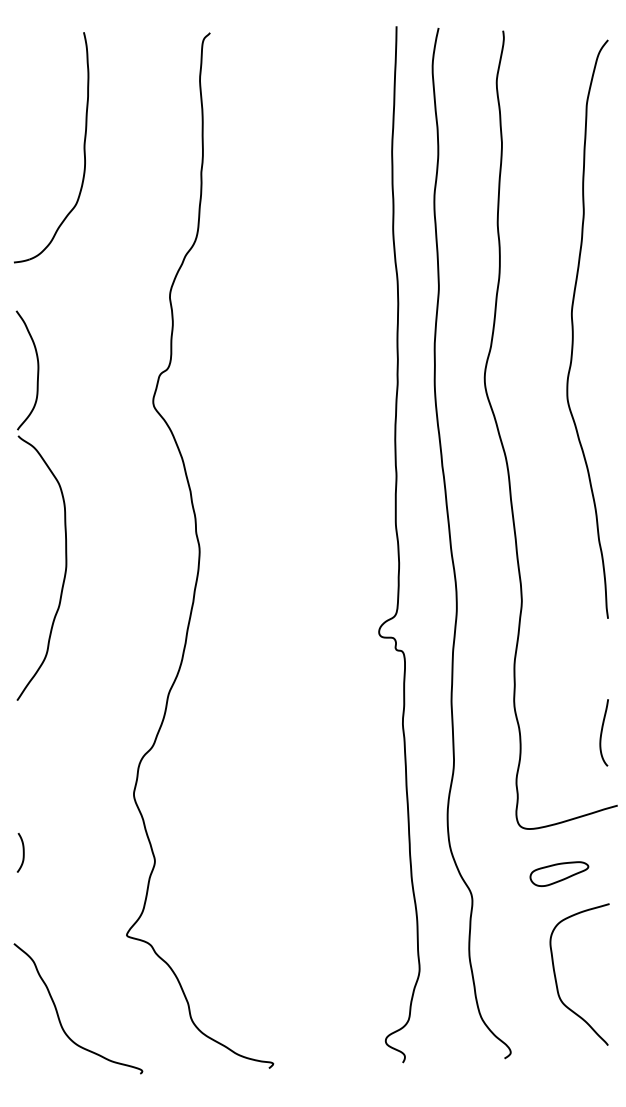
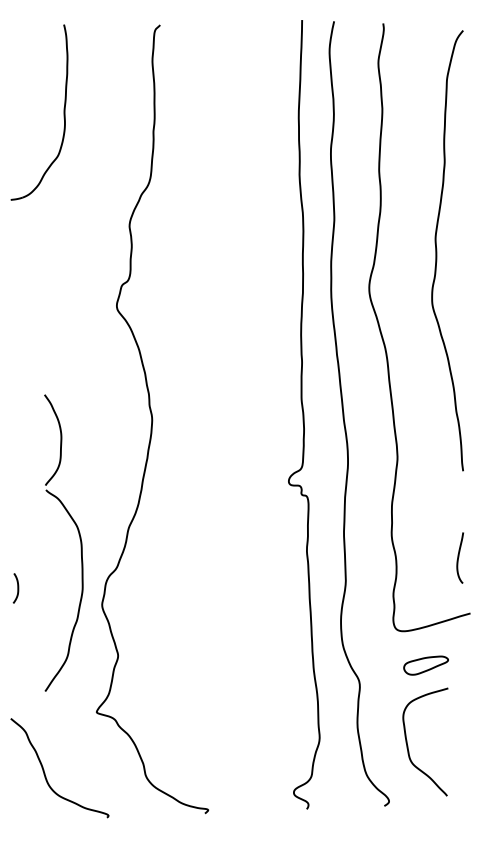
part: (62, 500) -> (79, 539), moved
curve: (22, 852) -> (17, 588), moved
curve: (557, 979) -> (408, 745), moved

